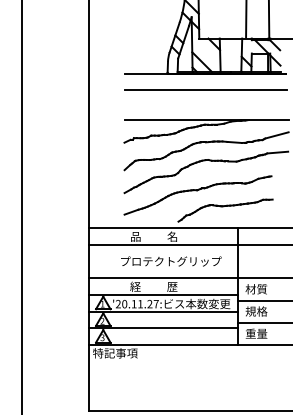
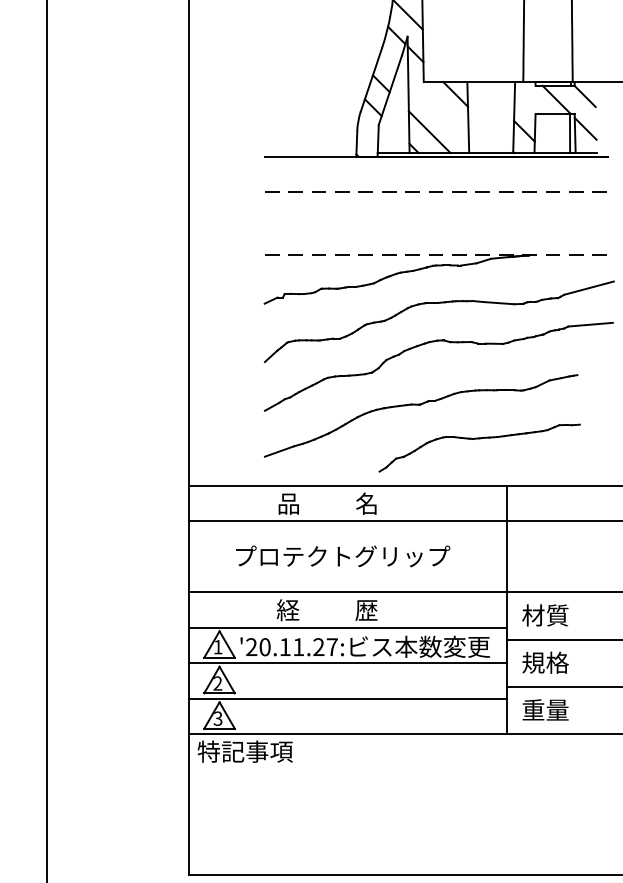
line: (206, 90) -> (439, 192), solid -> dashed
line: (207, 120) -> (441, 256), solid -> dashed
text: (171, 261) -> (343, 556), moved

